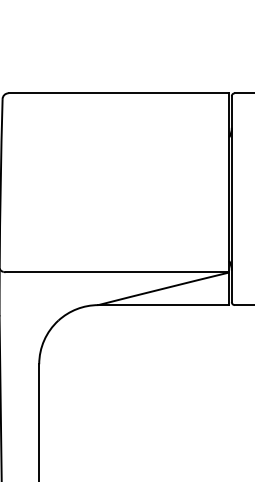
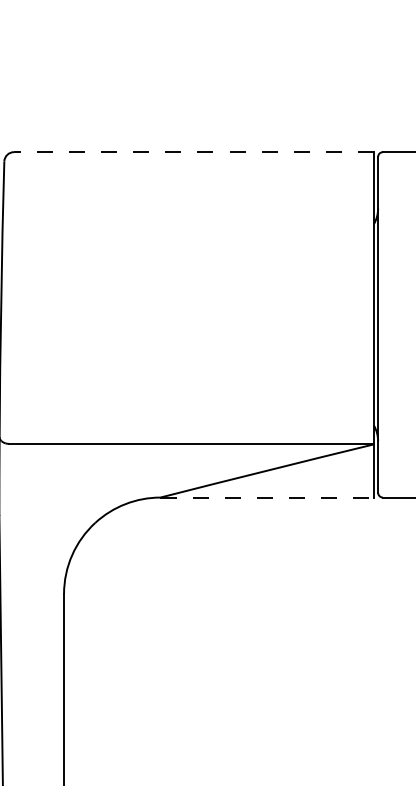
line: (118, 93) -> (193, 152), solid -> dashed
line: (163, 305) -> (266, 498), solid -> dashed

